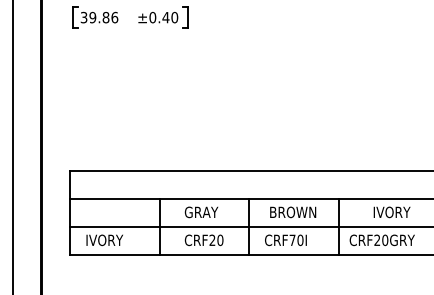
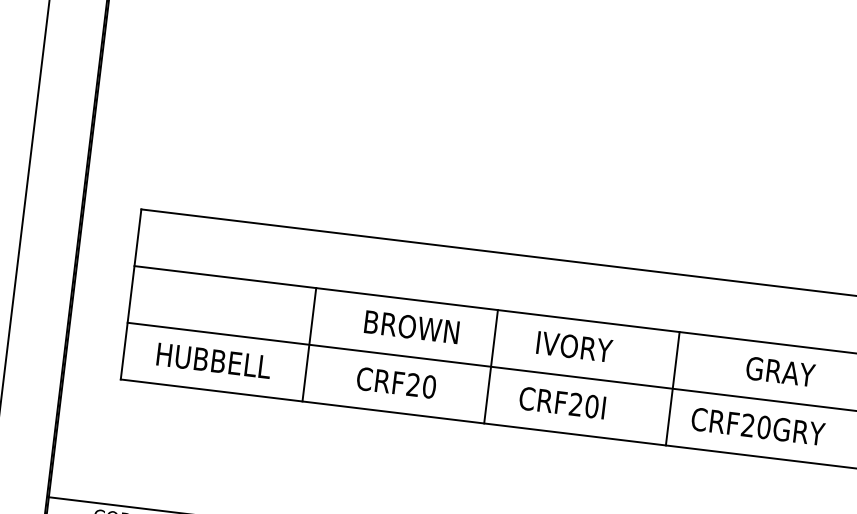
text: (207, 212) -> (410, 327), GRAY -> BROWN
text: (293, 212) -> (584, 348), BROWN -> IVORY
text: (391, 212) -> (783, 372), IVORY -> GRAY
text: (292, 239) -> (576, 402), CRF70I -> CRF20I
text: (114, 240) -> (214, 361), IVORY -> HUBBELL

